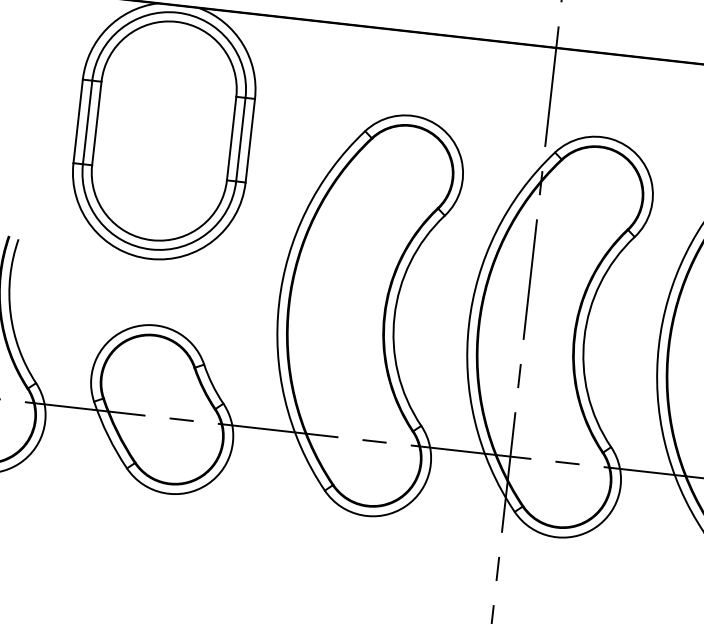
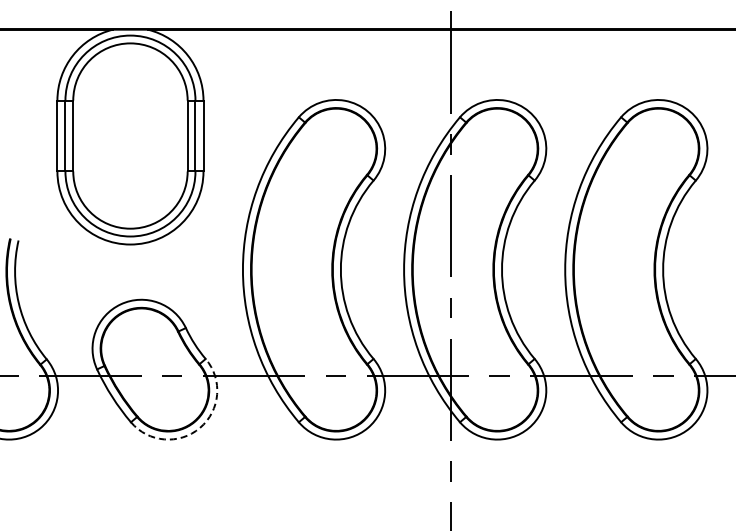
arc: (208, 483) -> (200, 427), solid -> dashed

